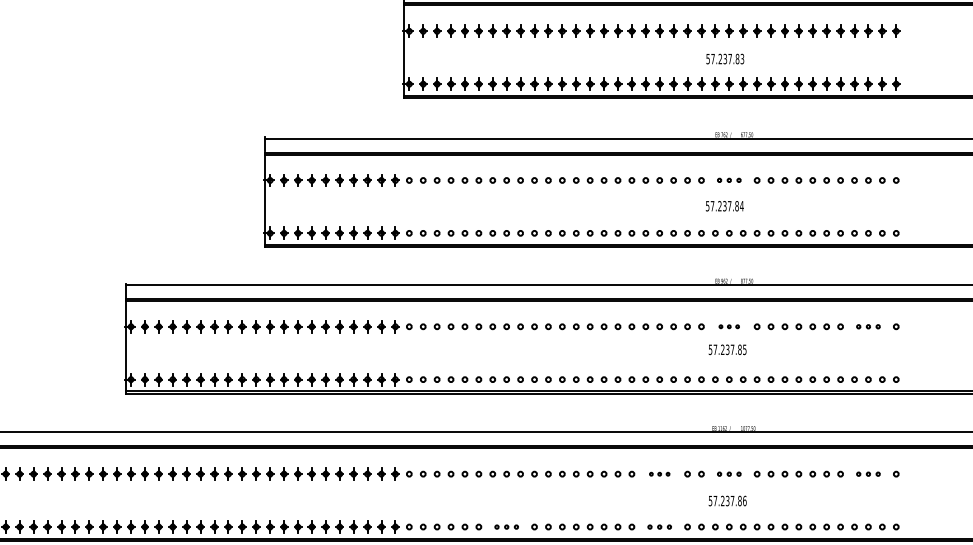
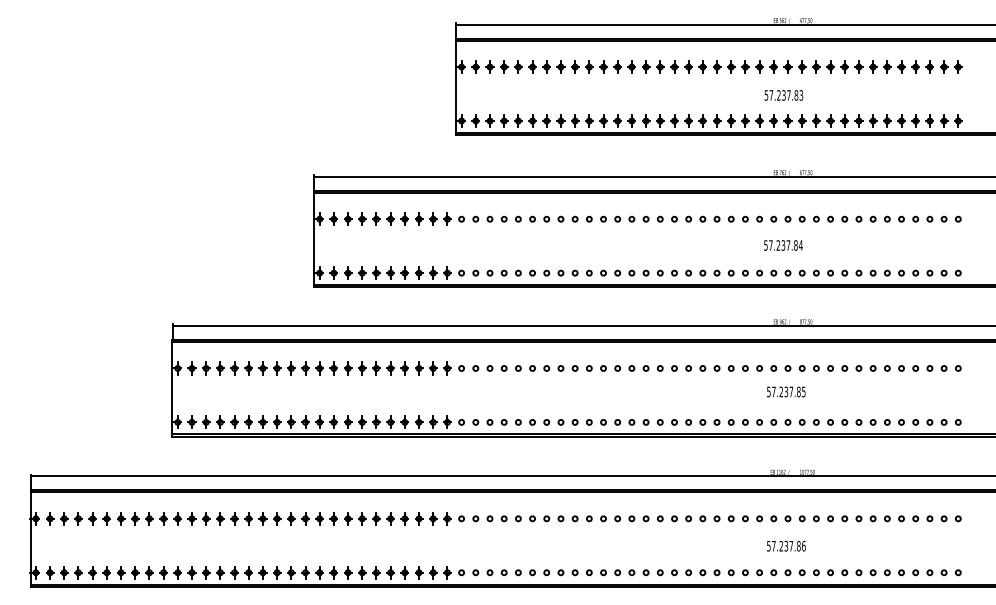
part: (728, 179) -> (787, 218), size x1.43
part: (728, 326) -> (787, 368), size x1.67
part: (868, 326) -> (929, 368), size x1.43
part: (659, 473) -> (716, 518), size x1.67
part: (728, 473) -> (787, 518), size x1.43
part: (868, 473) -> (929, 518), size x1.43
part: (506, 526) -> (560, 572), size x1.43
part: (659, 526) -> (716, 572), size x1.43

